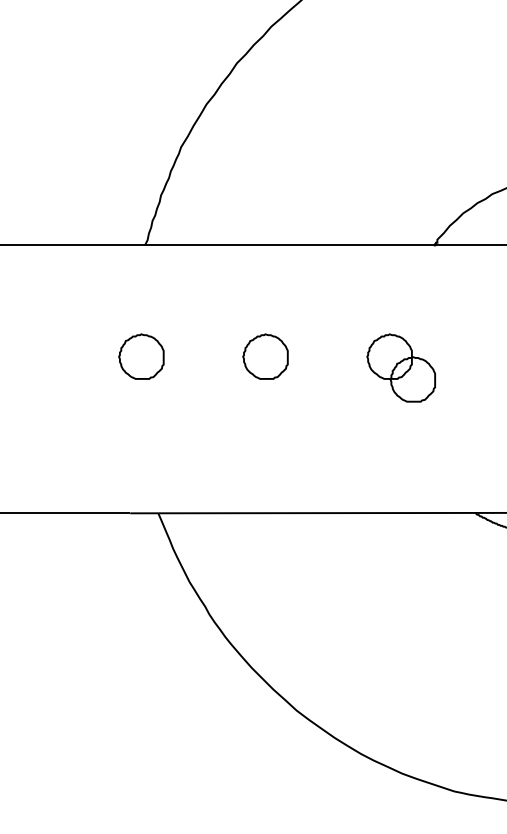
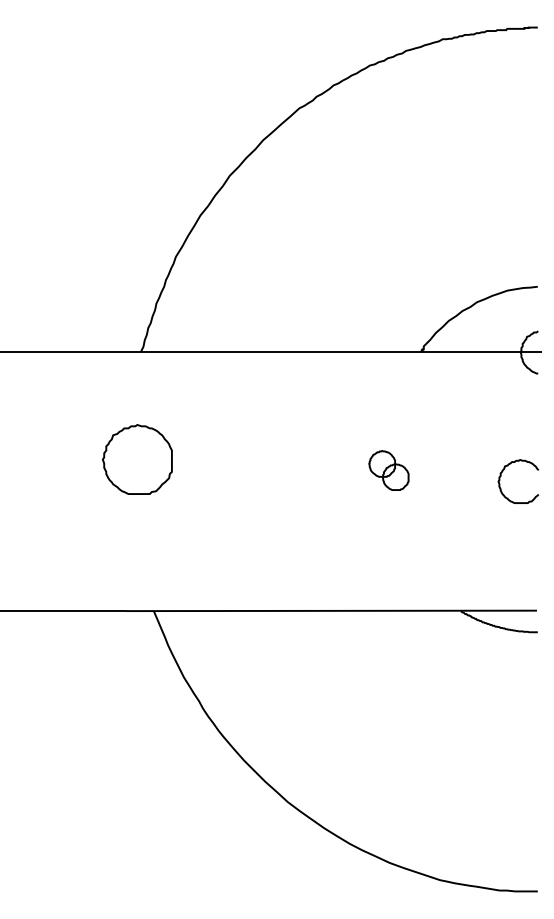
part: (141, 356) -> (137, 459), size x1.6
part: (265, 356) -> (257, 459), removed
part: (400, 367) -> (388, 470), size x0.6

